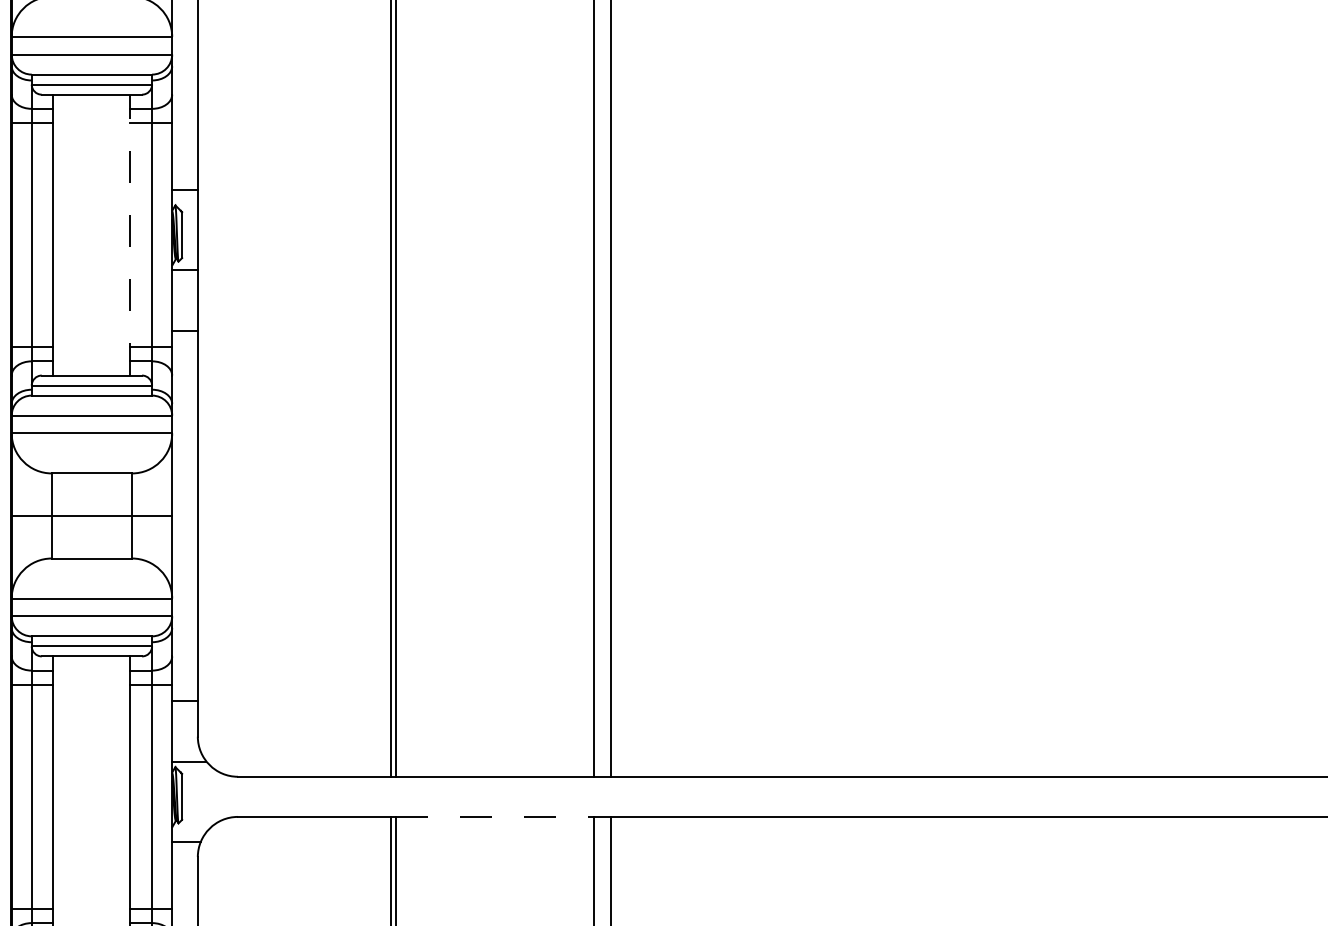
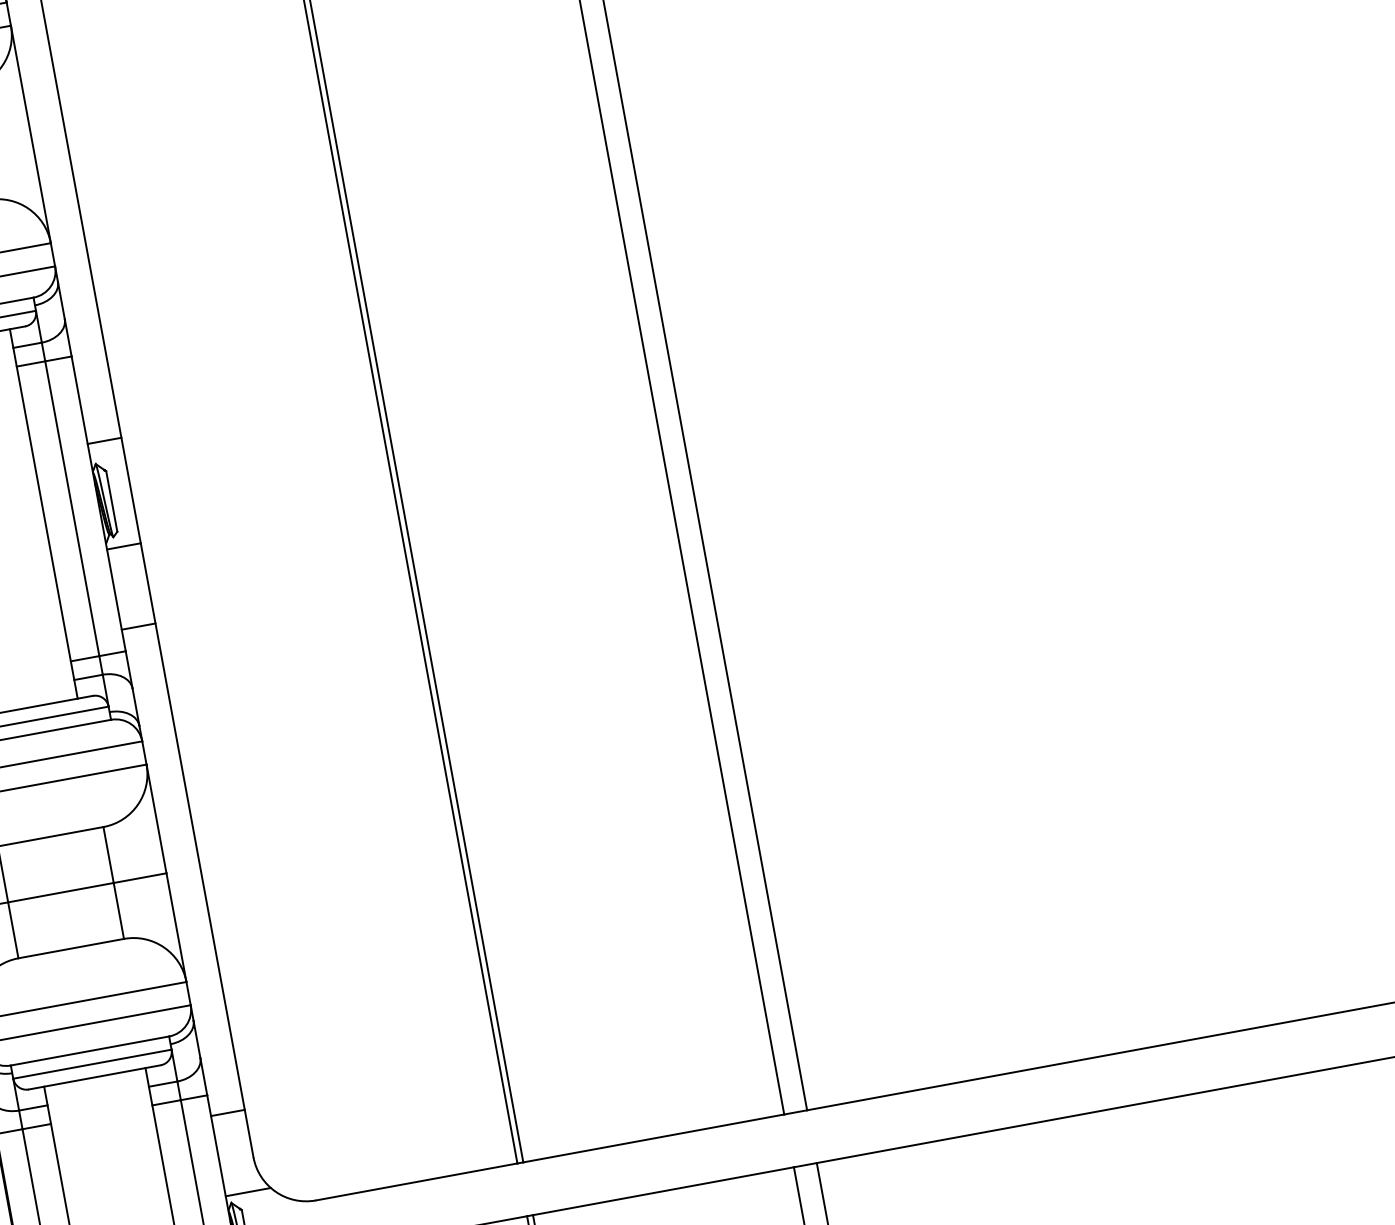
line: (130, 234) -> (43, 513), dashed -> solid
line: (495, 816) -> (664, 1190), dashed -> solid

